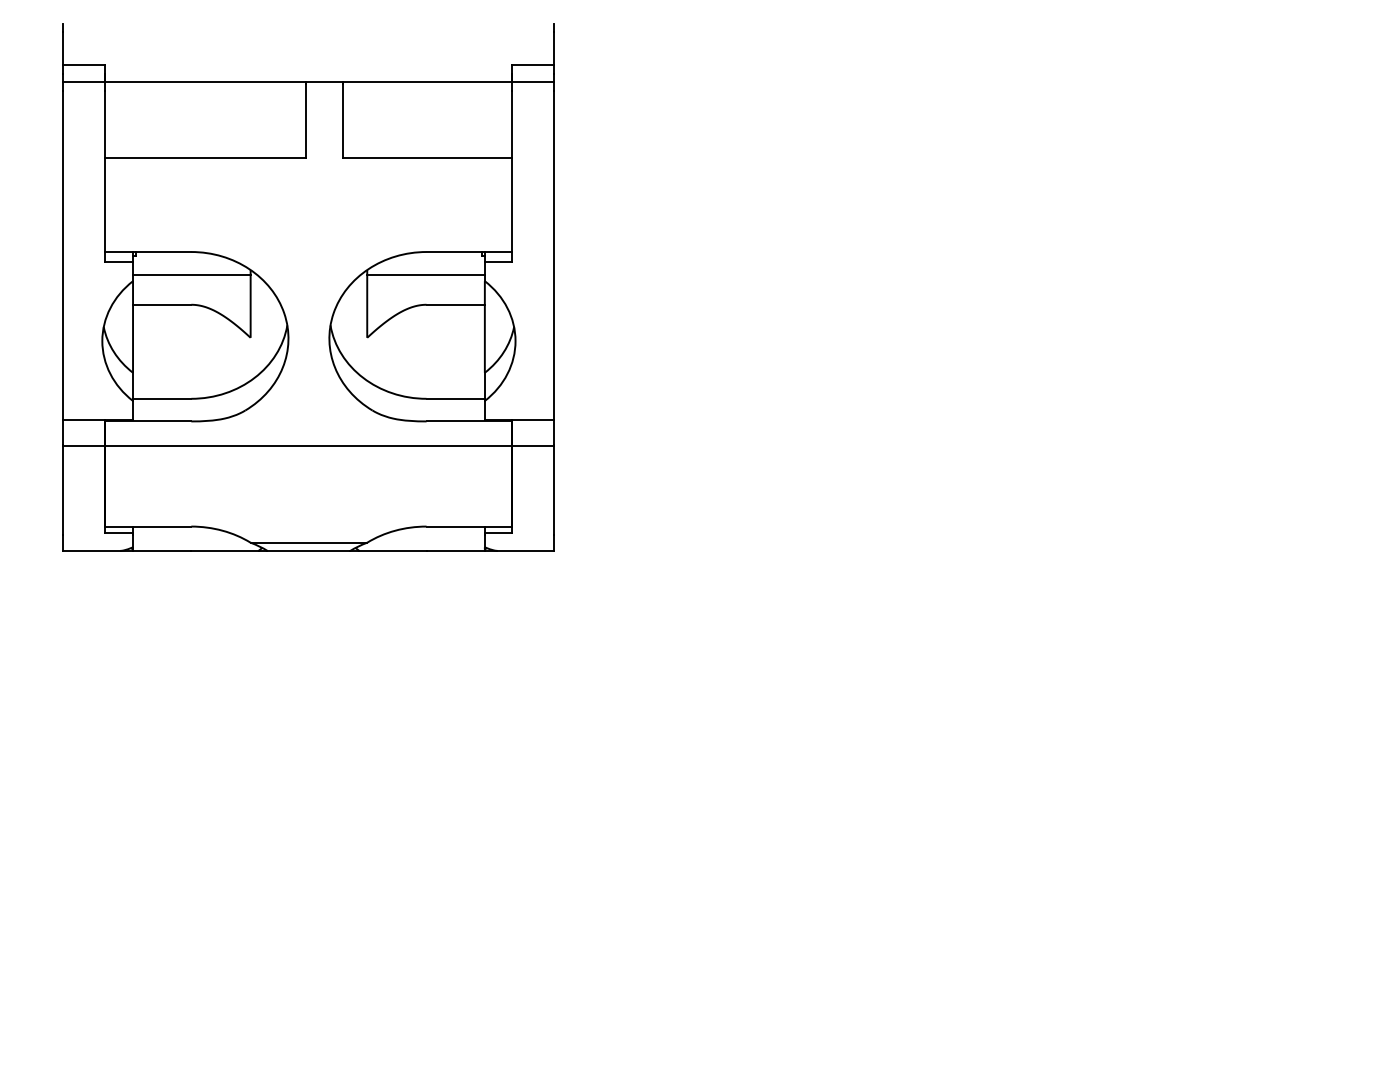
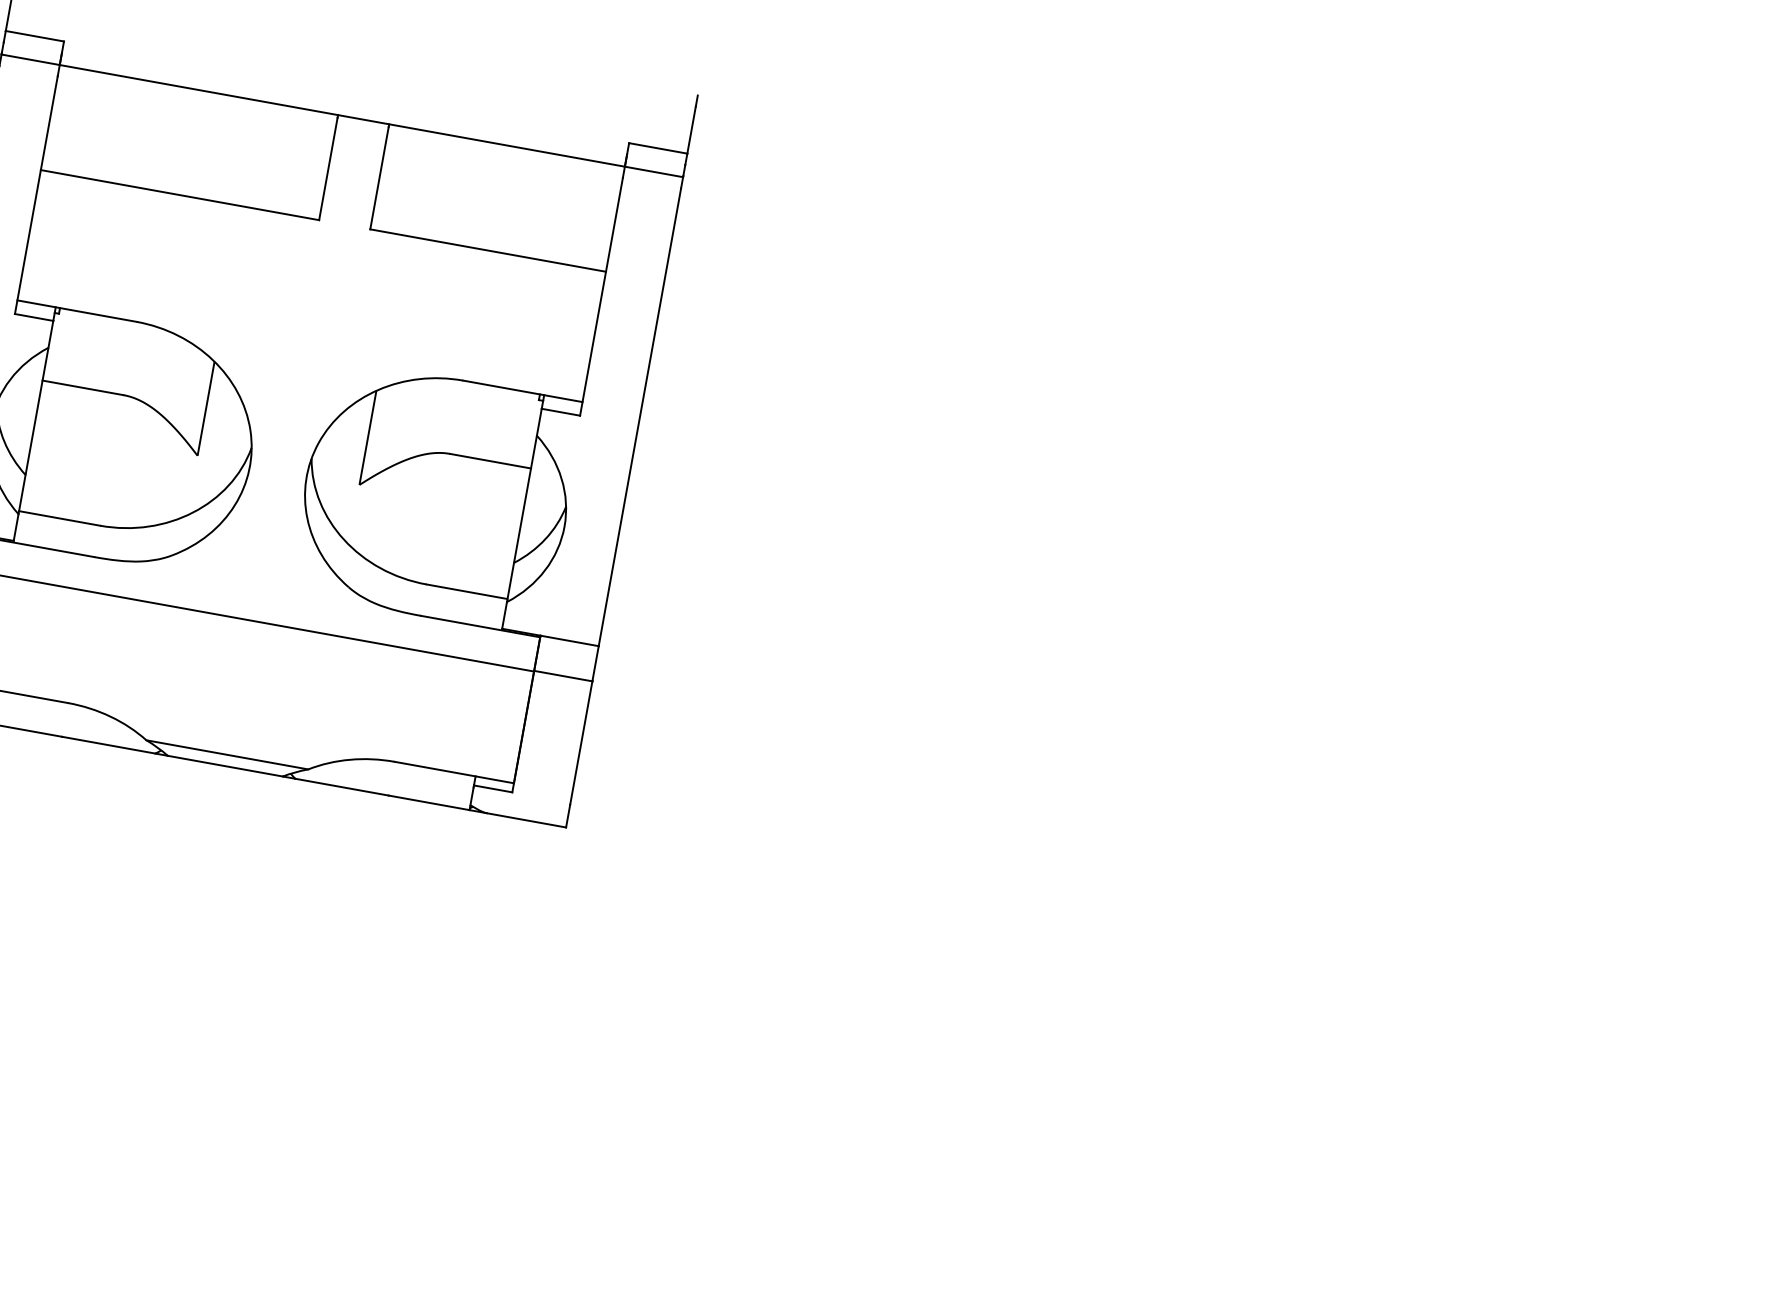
line: (191, 275) -> (131, 354), removed
line: (425, 275) -> (455, 412), removed

